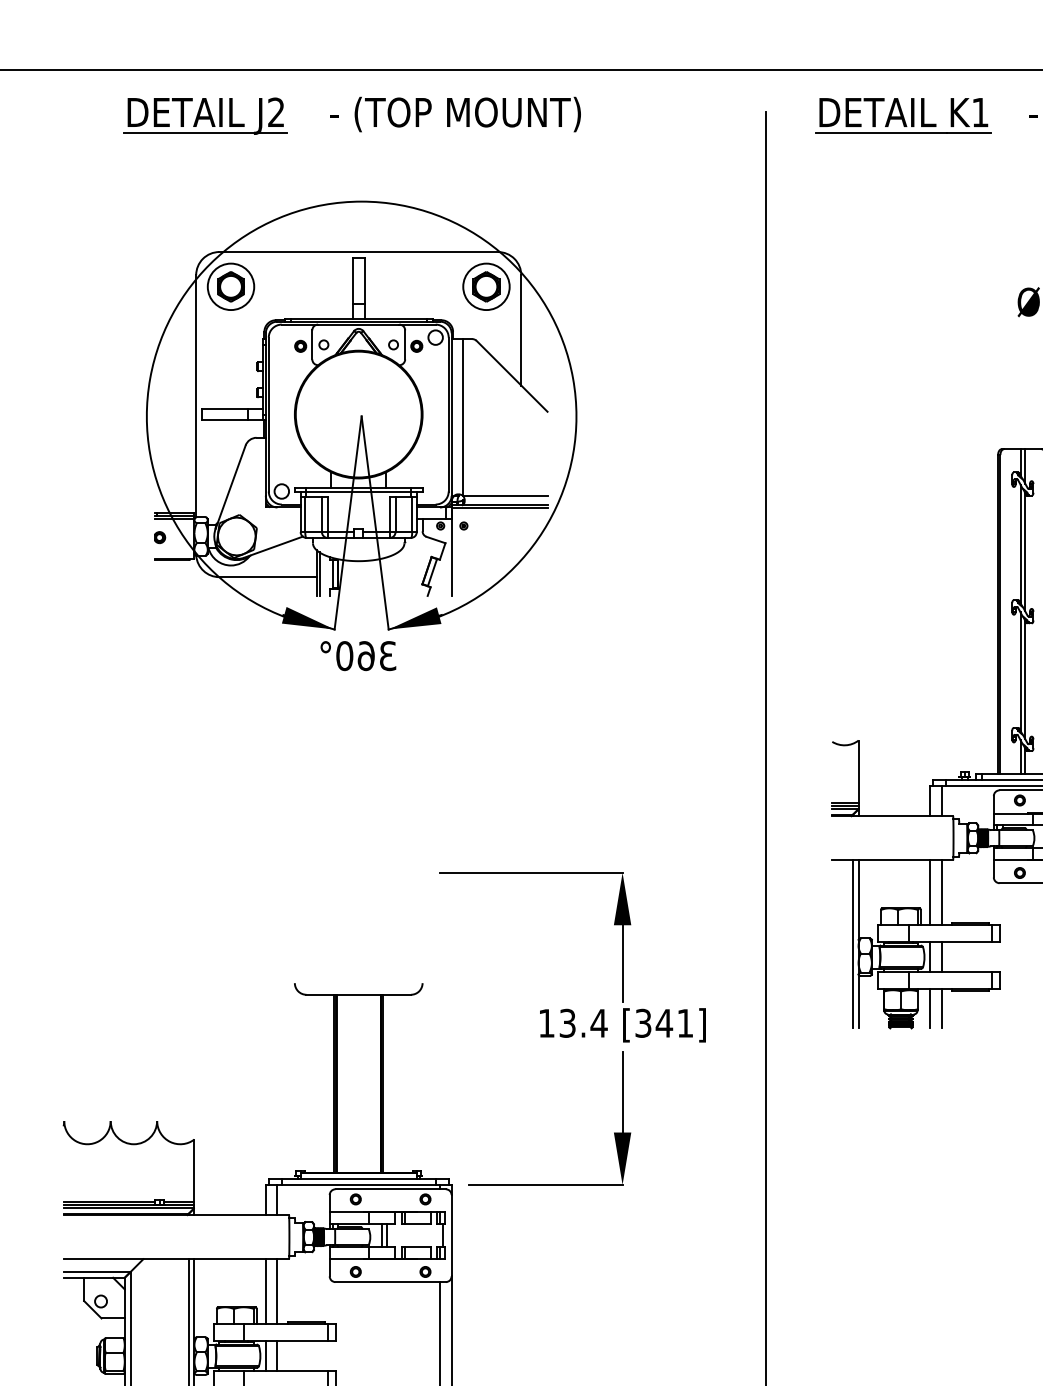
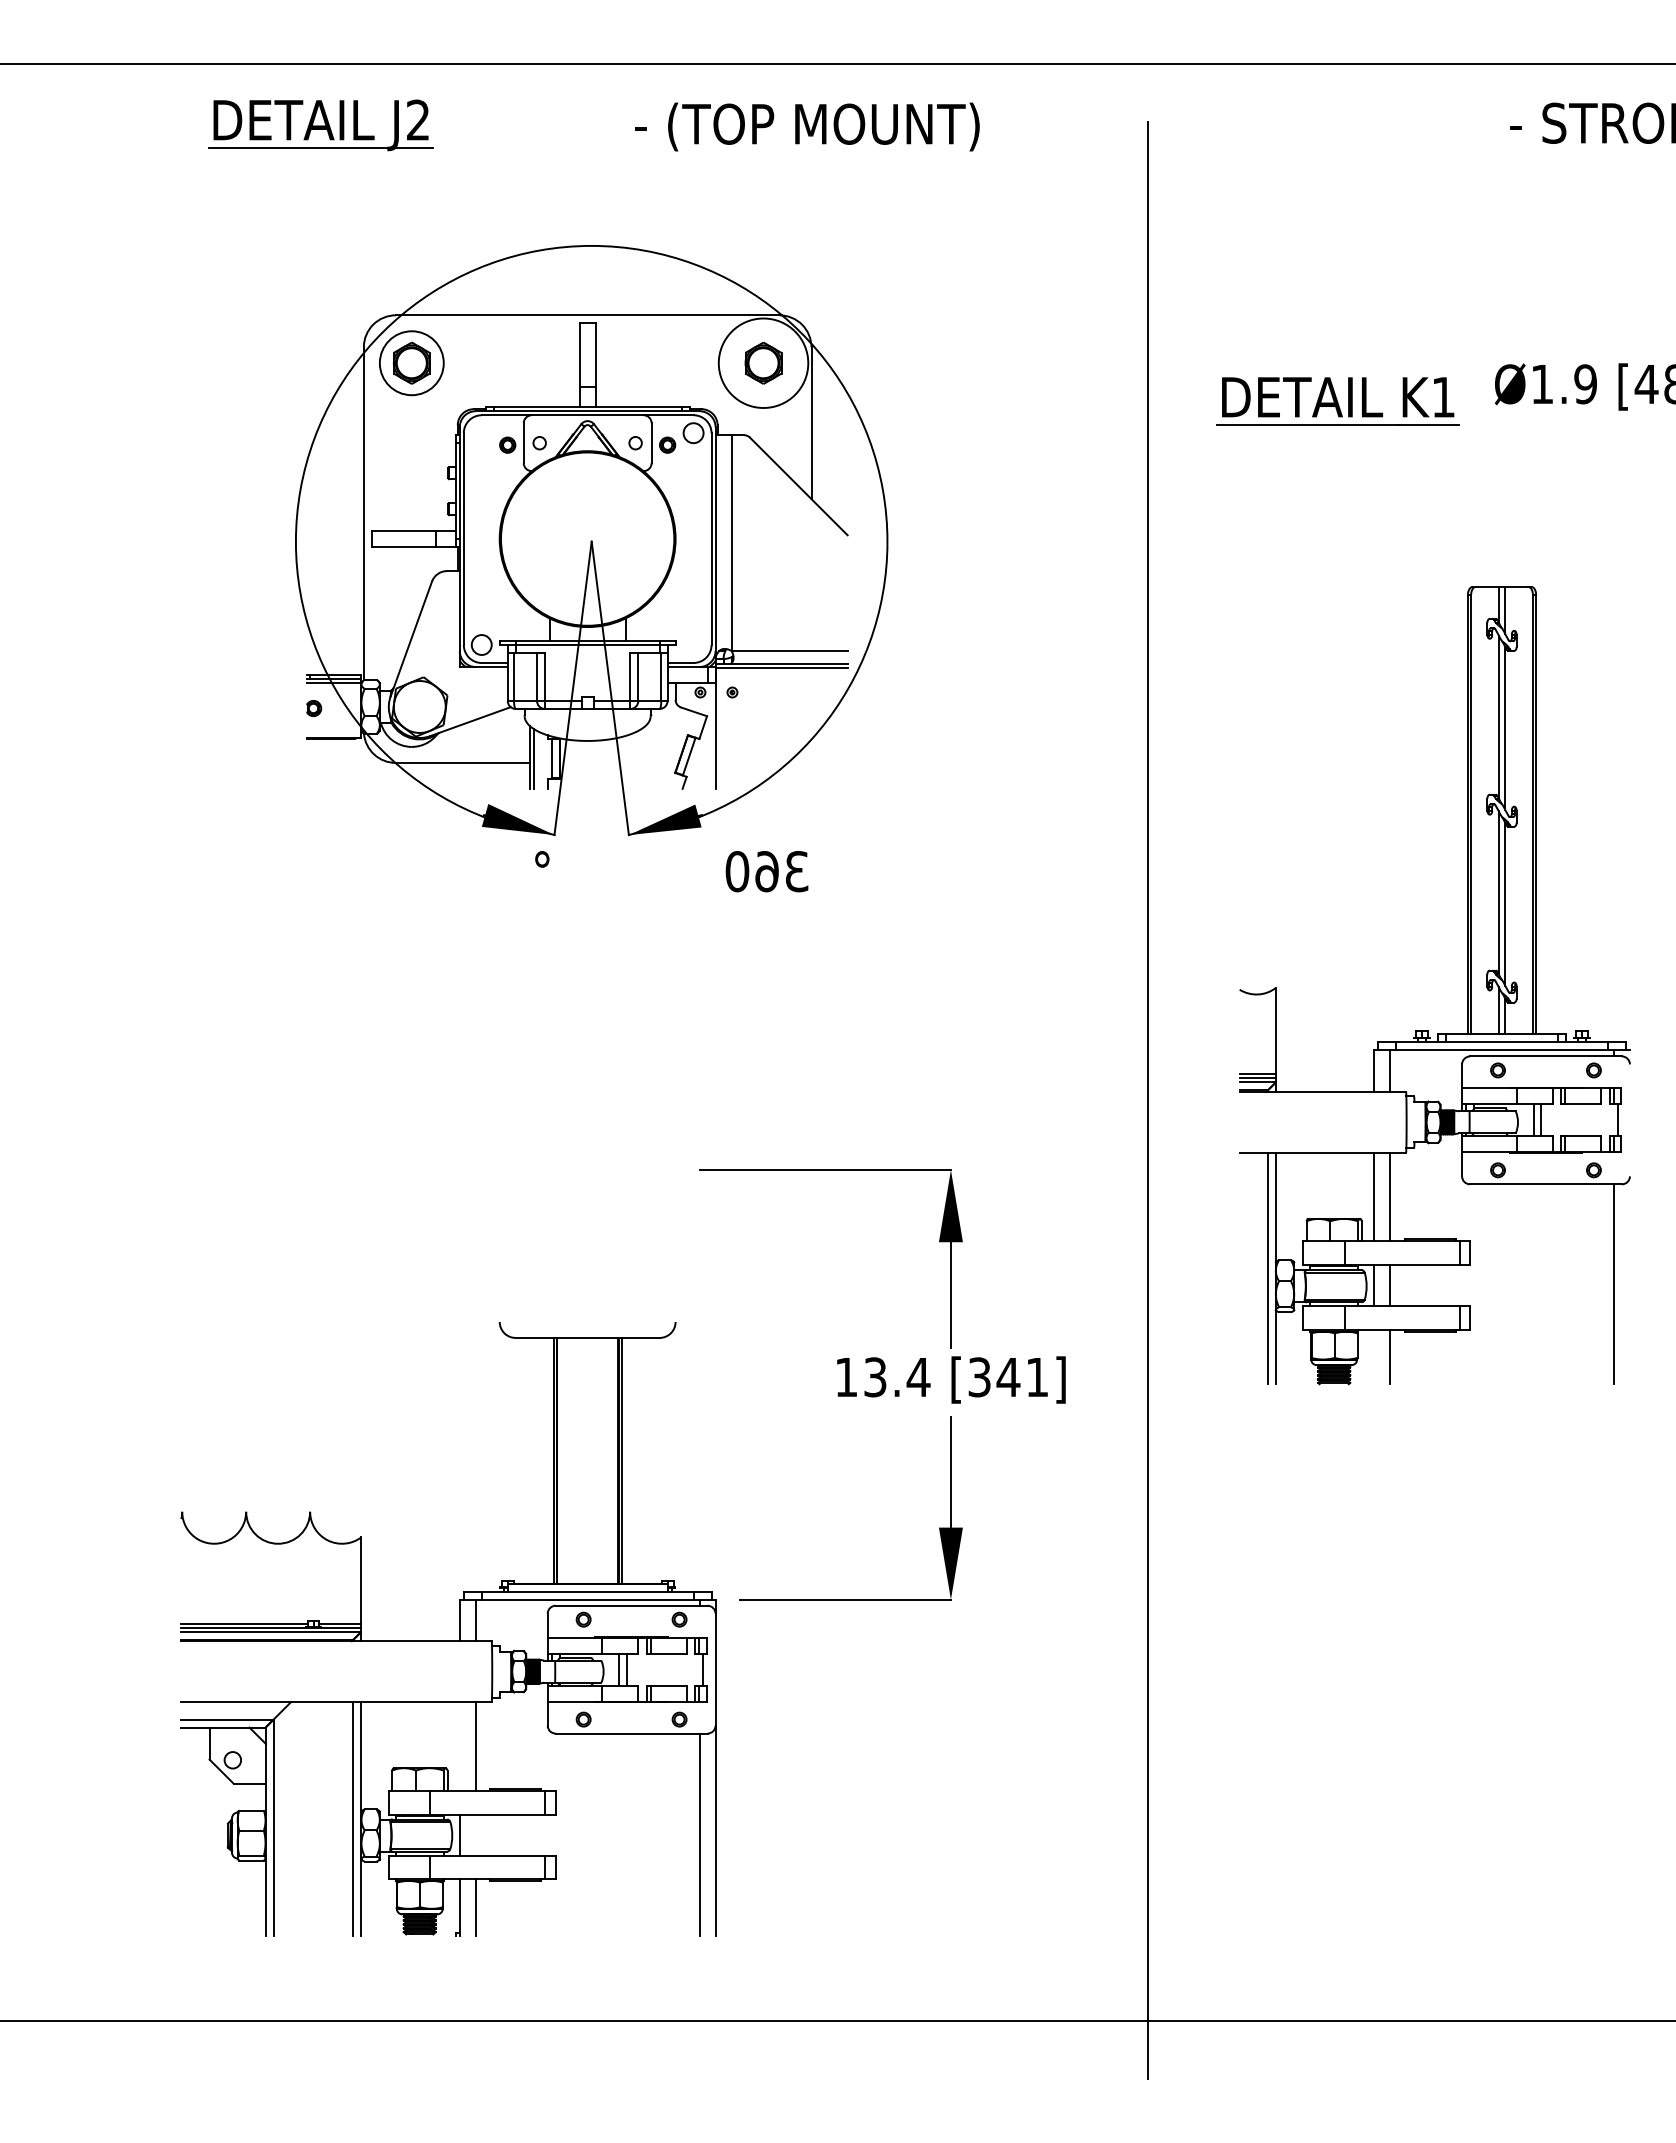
text: (455, 114) -> (807, 126), moved
part: (903, 115) -> (1337, 401), moved
part: (205, 116) -> (320, 125), moved
circle: (486, 287) -> (763, 363), size x1.4
text: (365, 655) -> (766, 871), moved
line: (930, 1008) -> (1374, 1357), removed
line: (265, 1291) -> (459, 1746), removed
line: (277, 1355) -> (475, 1834), removed

